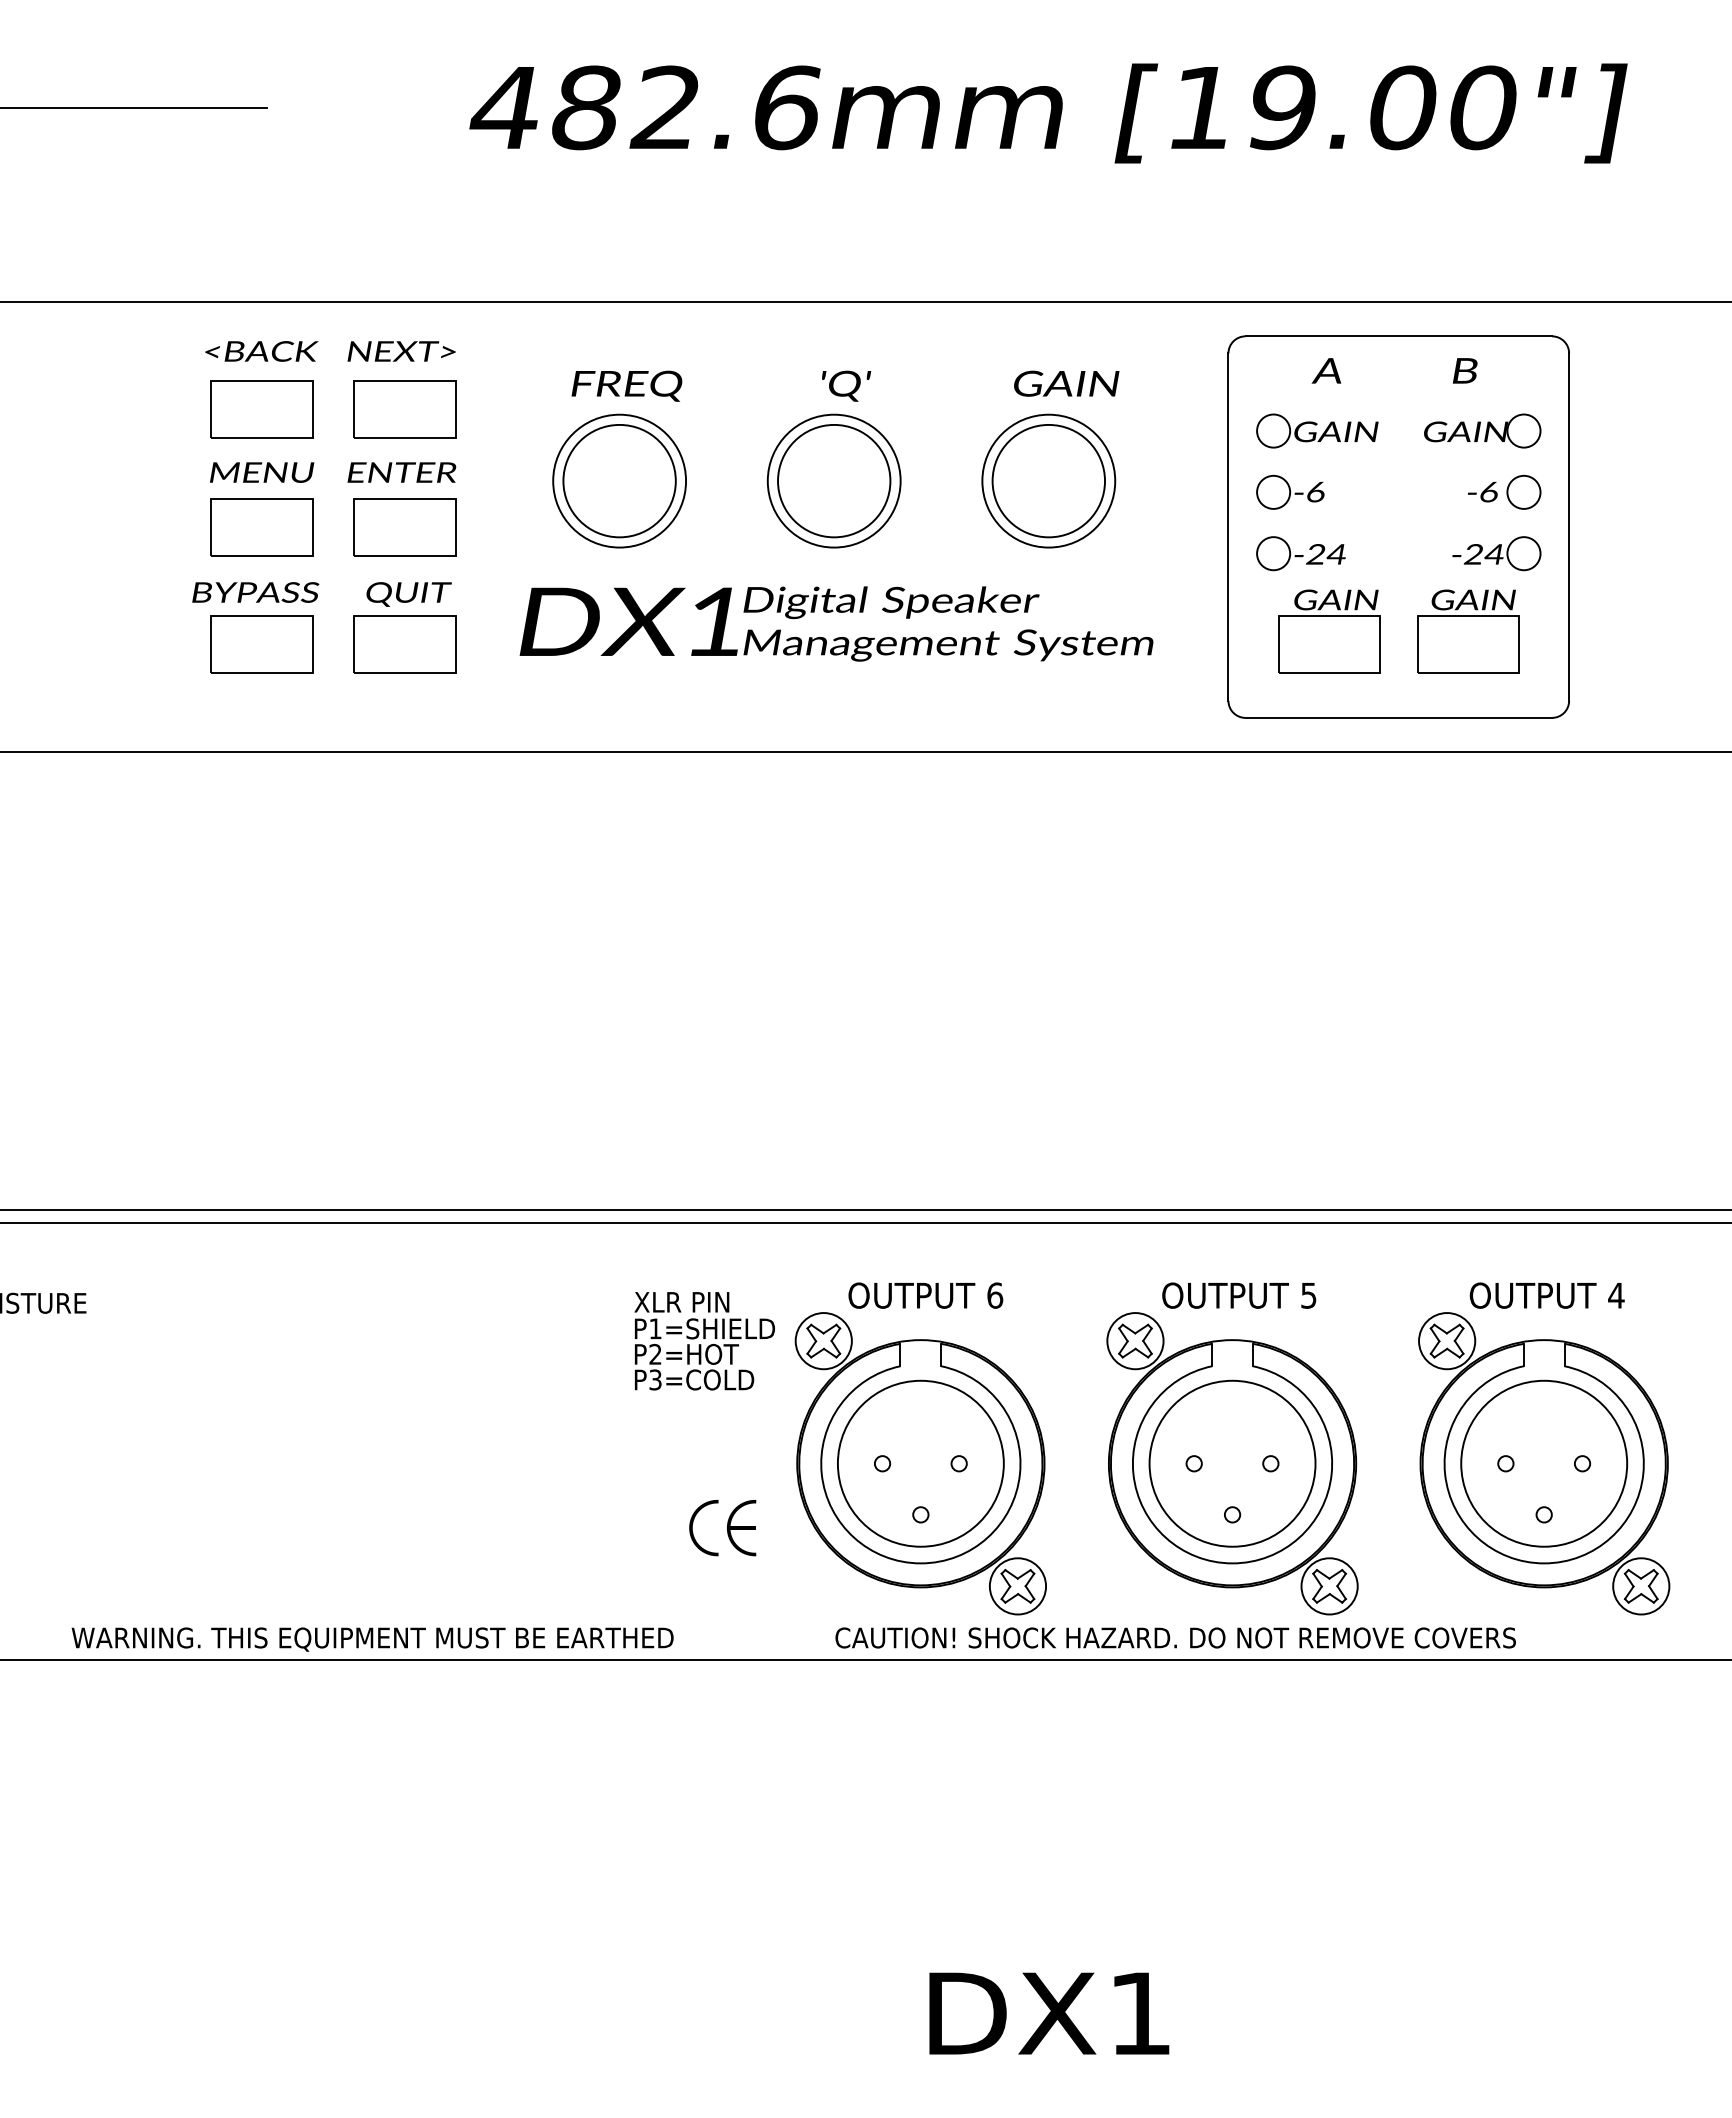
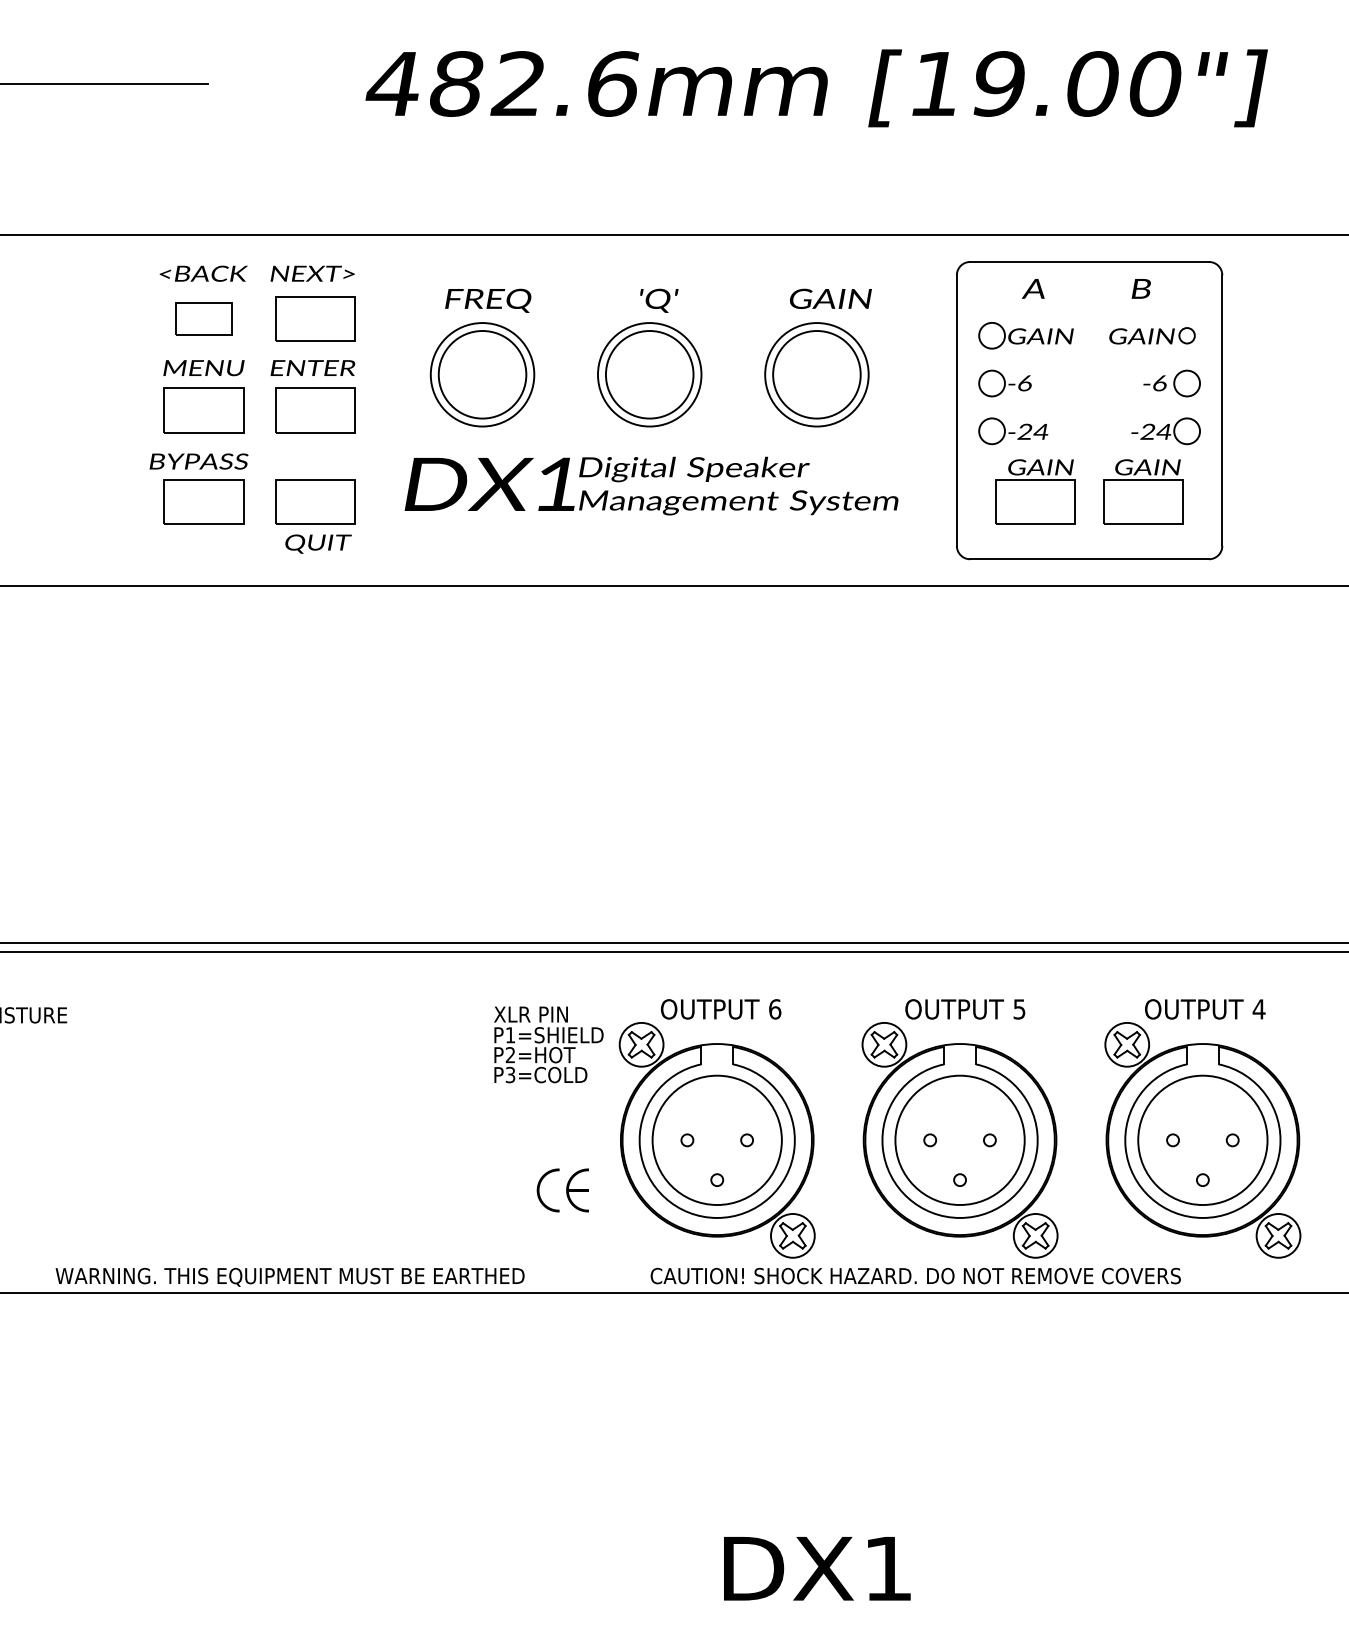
part: (261, 409) -> (203, 318), size x0.7
circle: (1523, 430) -> (1186, 335), size x0.6
text: (408, 594) -> (318, 544), moved

